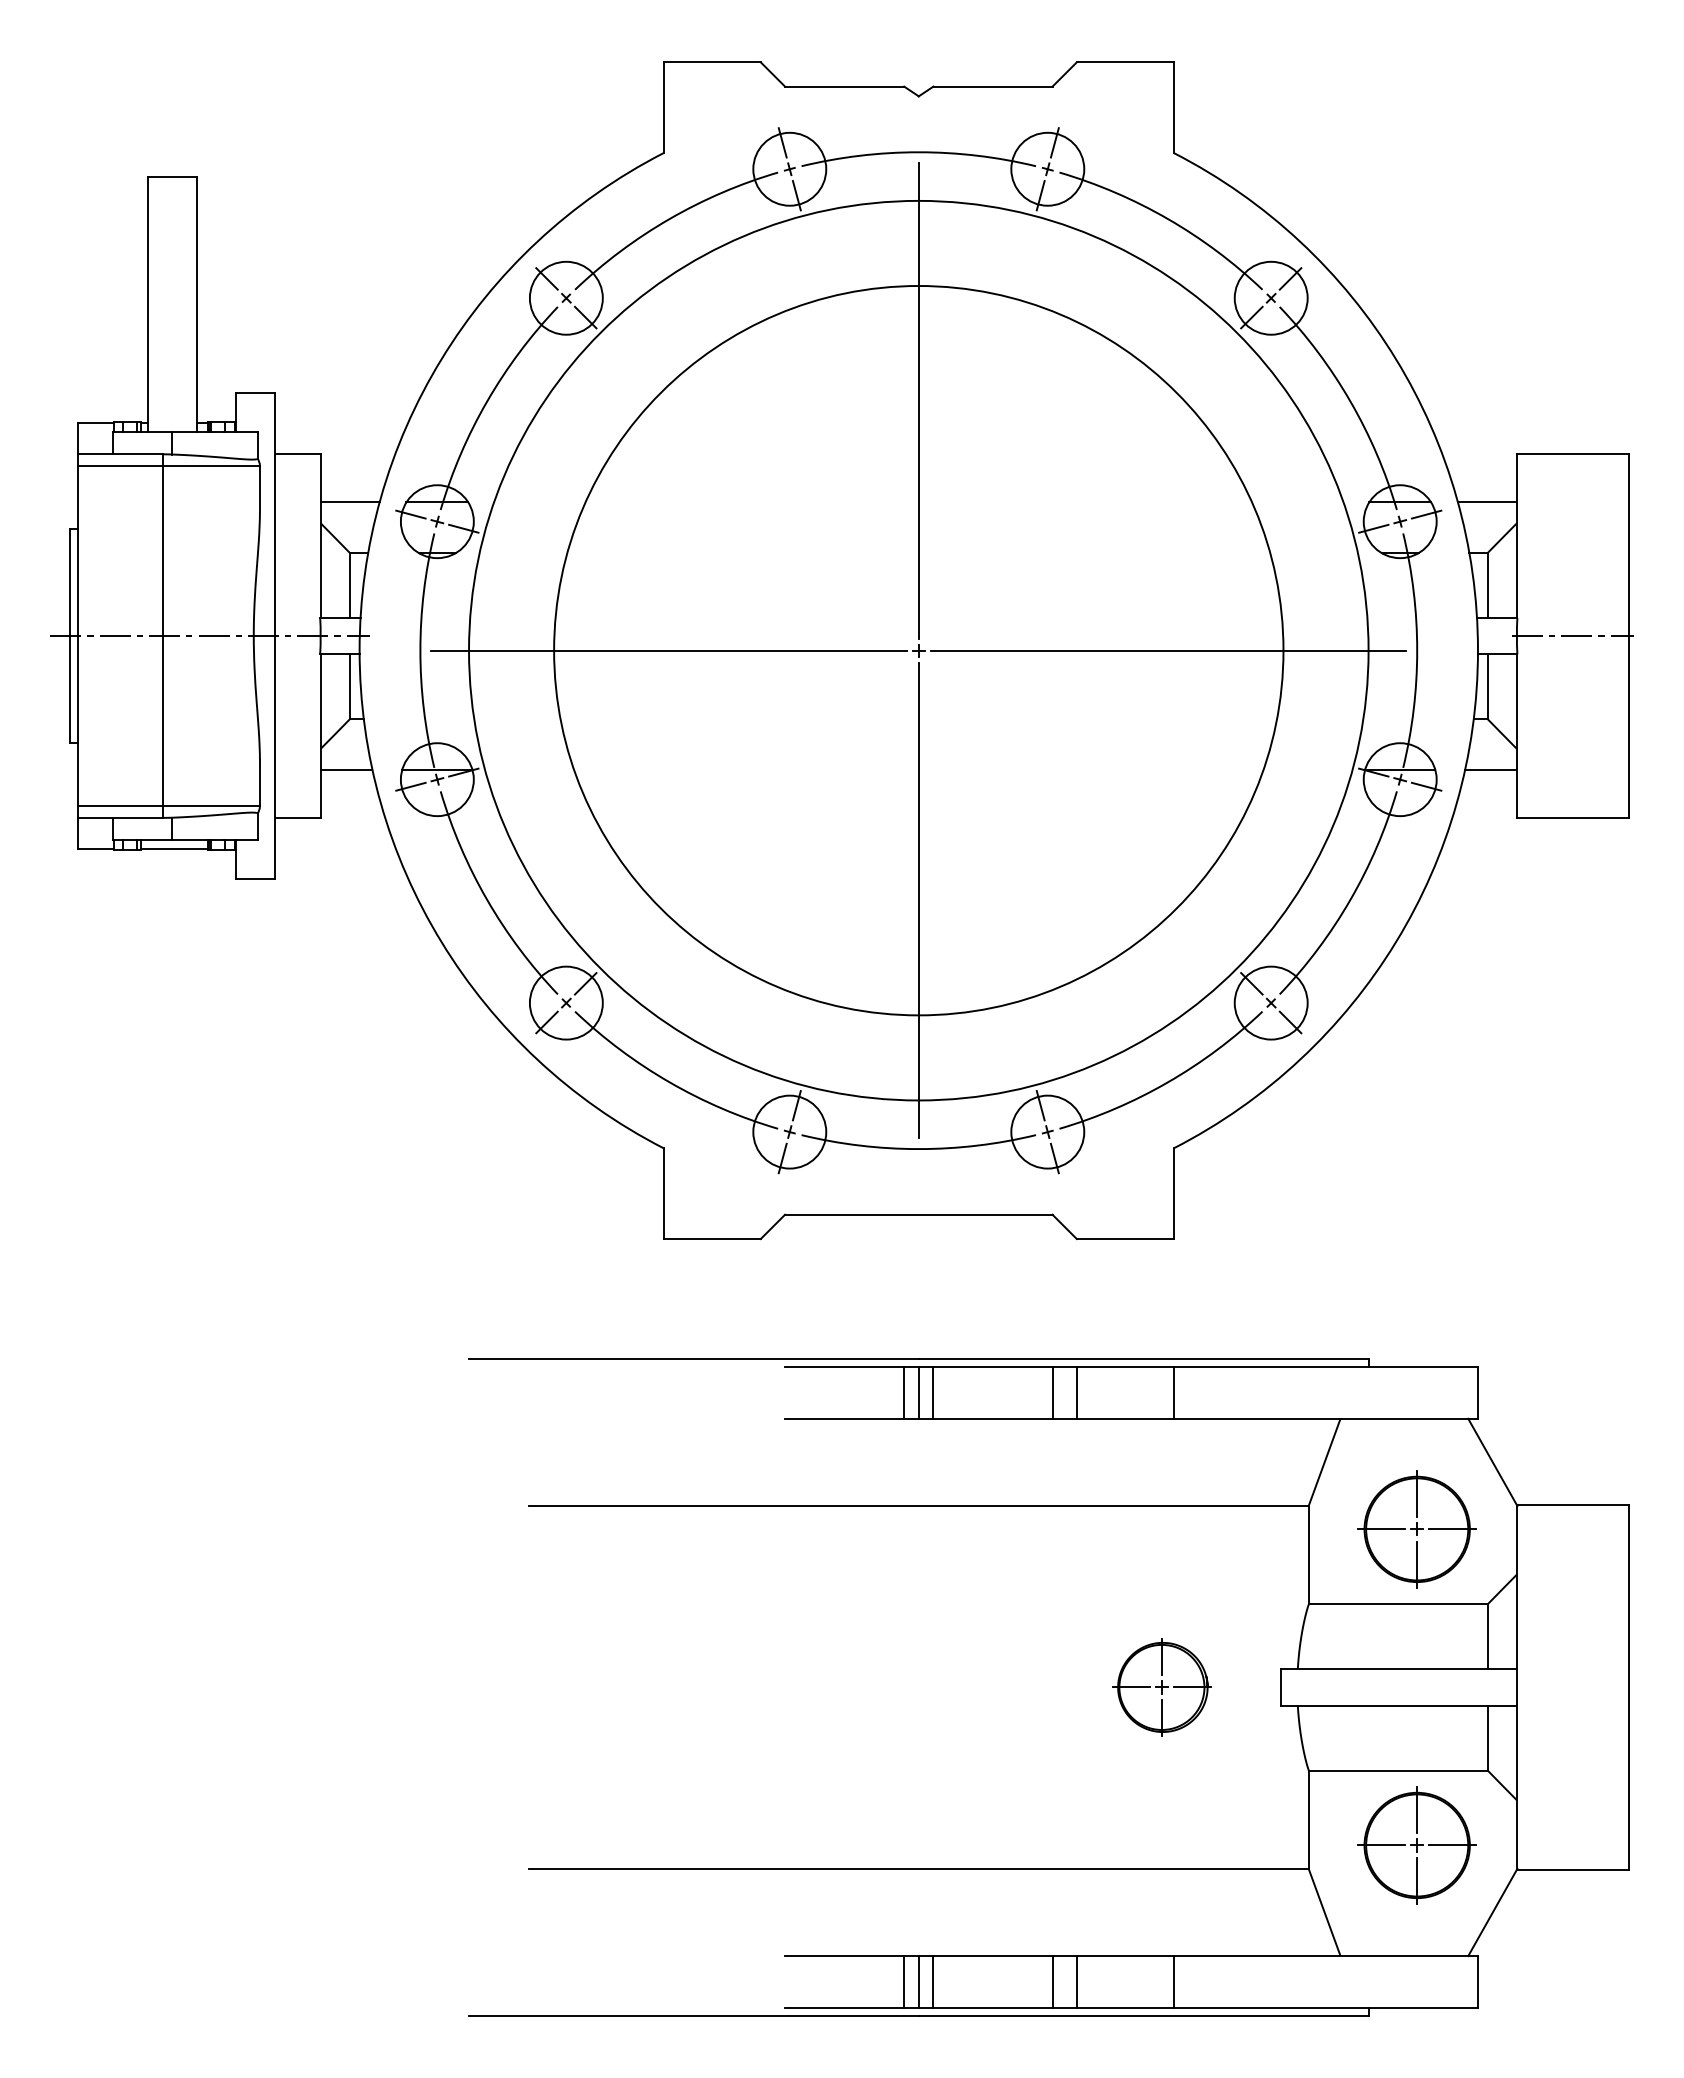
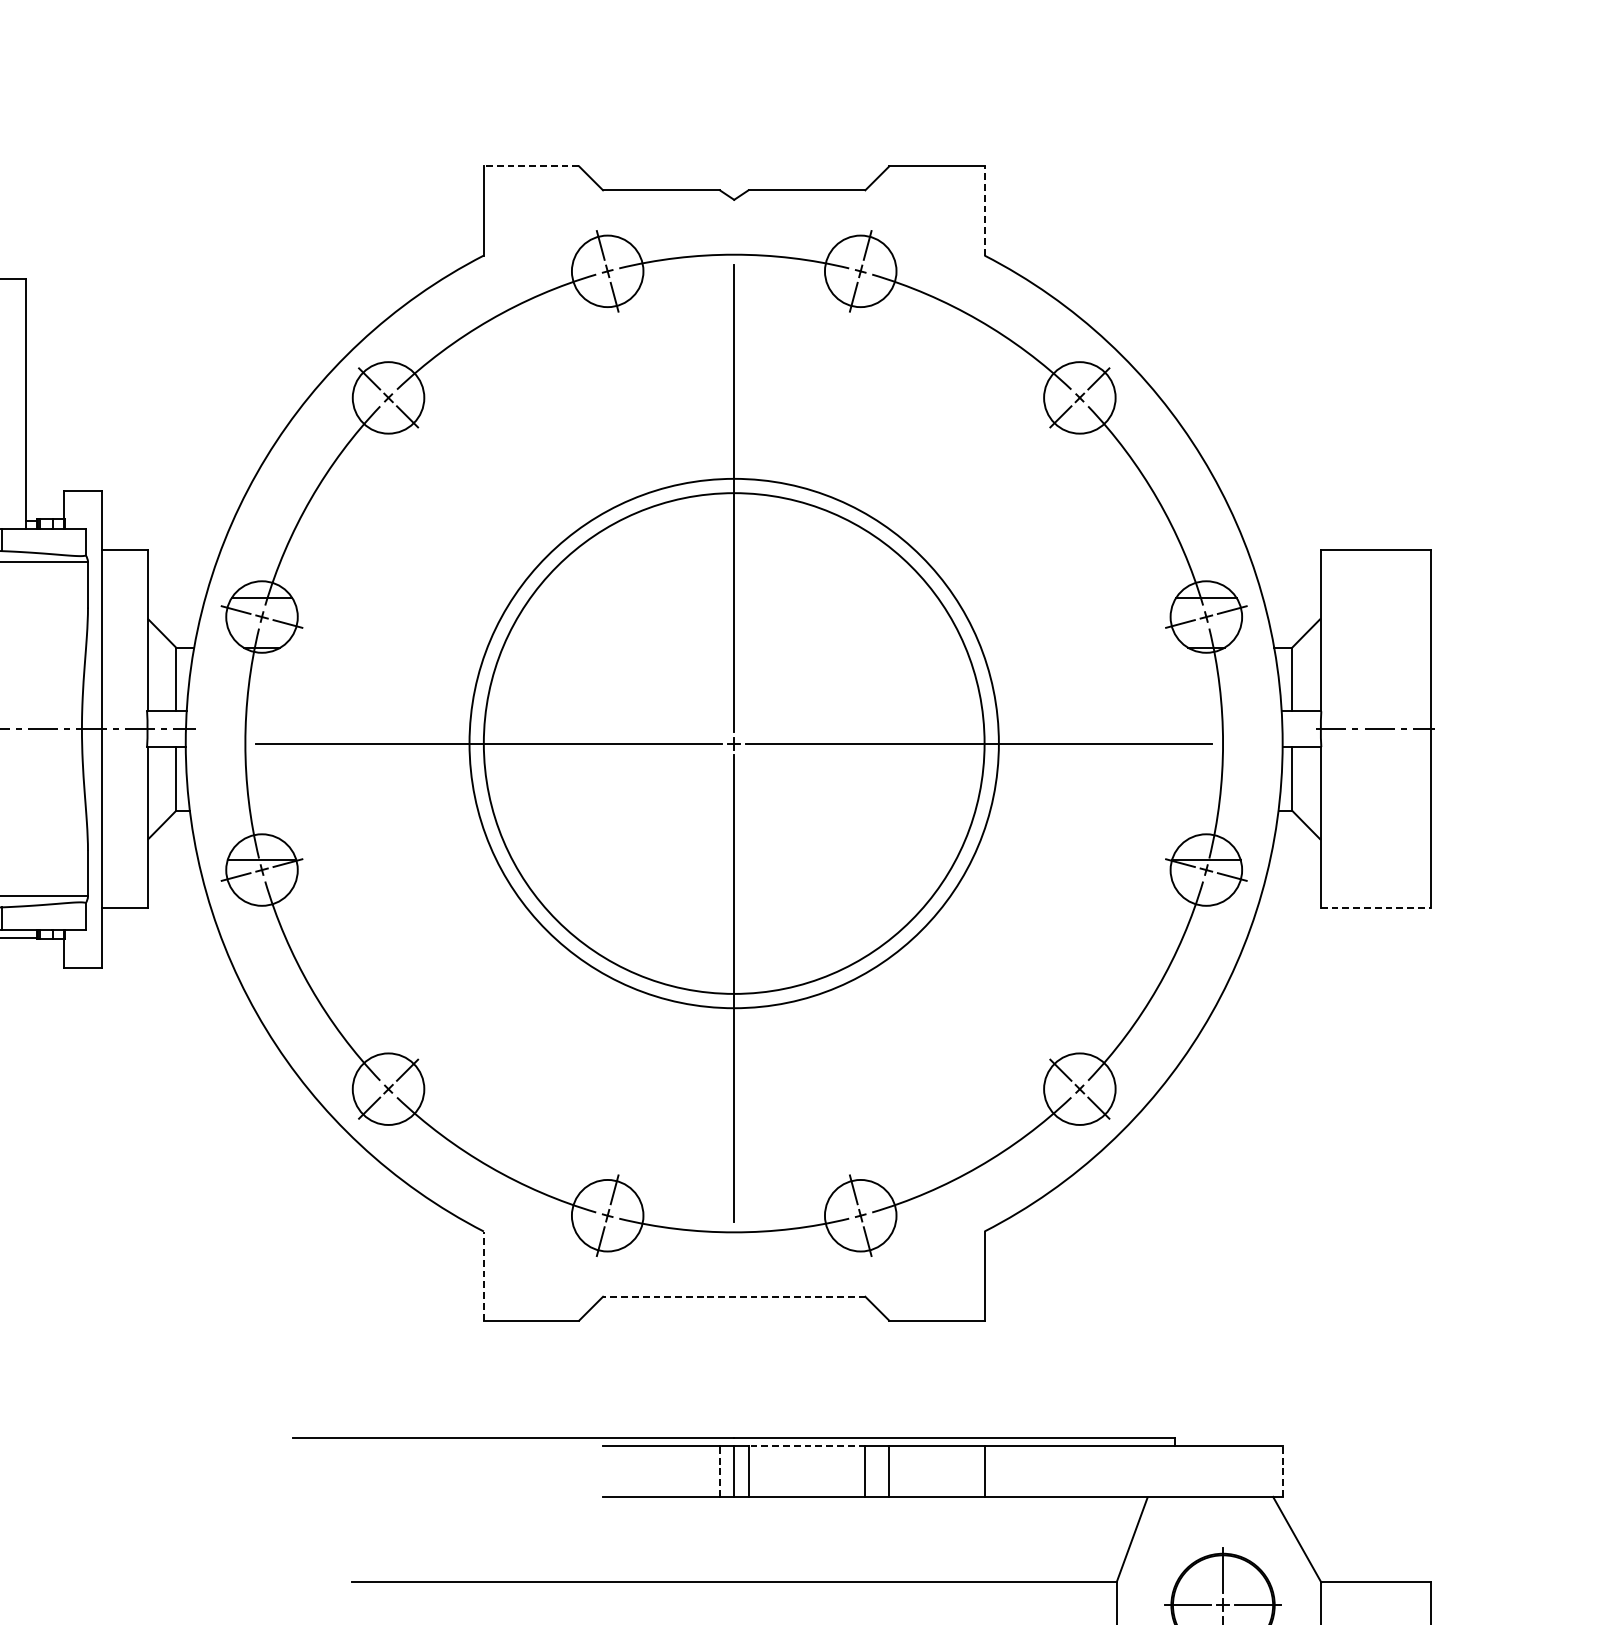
line: (712, 62) -> (531, 166), solid -> dashed
line: (1174, 107) -> (985, 210), solid -> dashed
line: (349, 502) -> (175, 598), removed
line: (1486, 502) -> (1291, 598), removed
circle: (918, 650) -> (733, 743), size x0.6
circle: (918, 650) -> (733, 743), size x0.7
line: (346, 769) -> (172, 860), removed
line: (1490, 769) -> (1294, 860), removed
line: (1572, 818) -> (1375, 908), solid -> dashed
line: (663, 1193) -> (483, 1275), solid -> dashed
line: (918, 1214) -> (733, 1296), solid -> dashed
line: (992, 1366) -> (806, 1445), solid -> dashed
line: (904, 1392) -> (720, 1471), solid -> dashed
line: (1477, 1392) -> (1282, 1471), solid -> dashed

